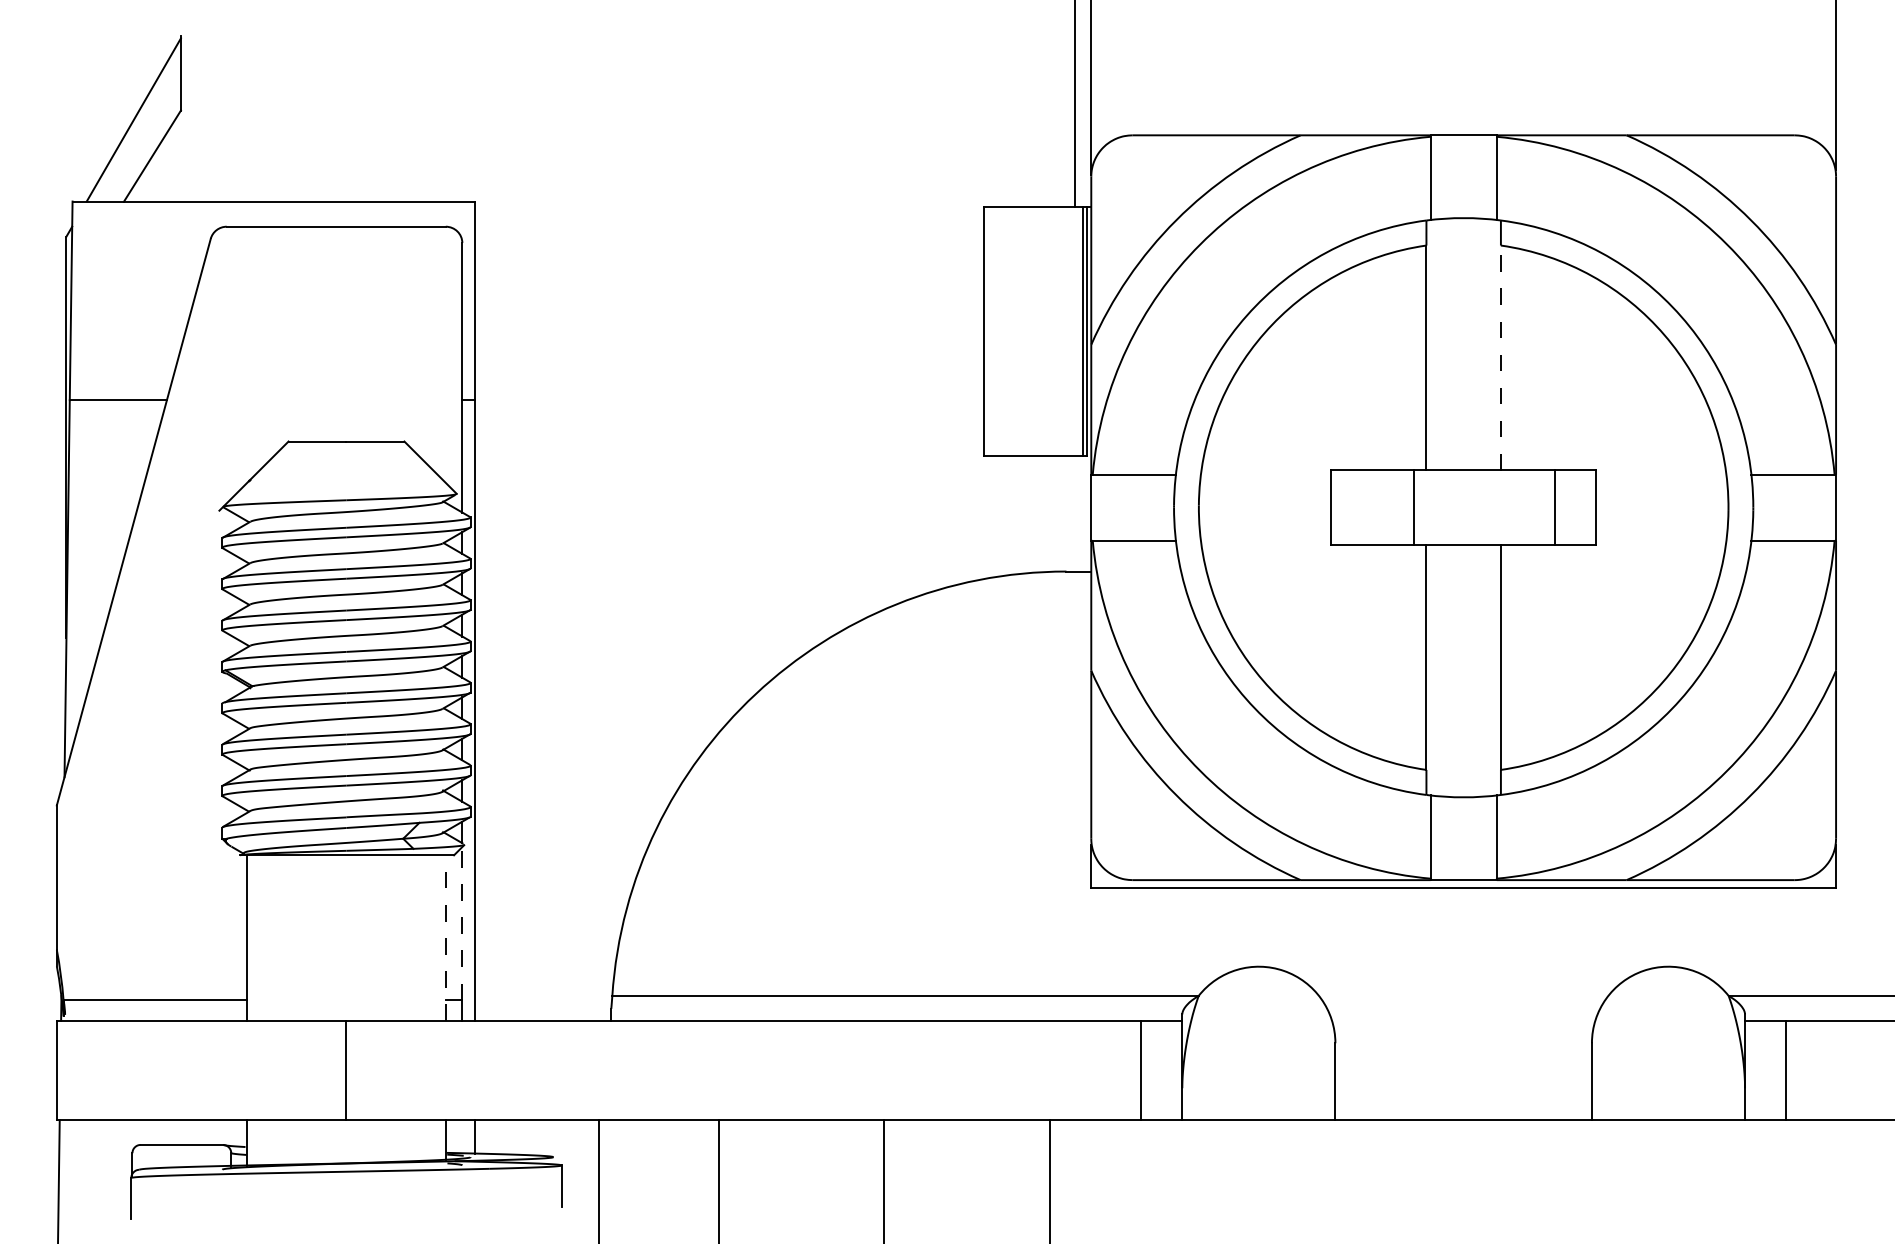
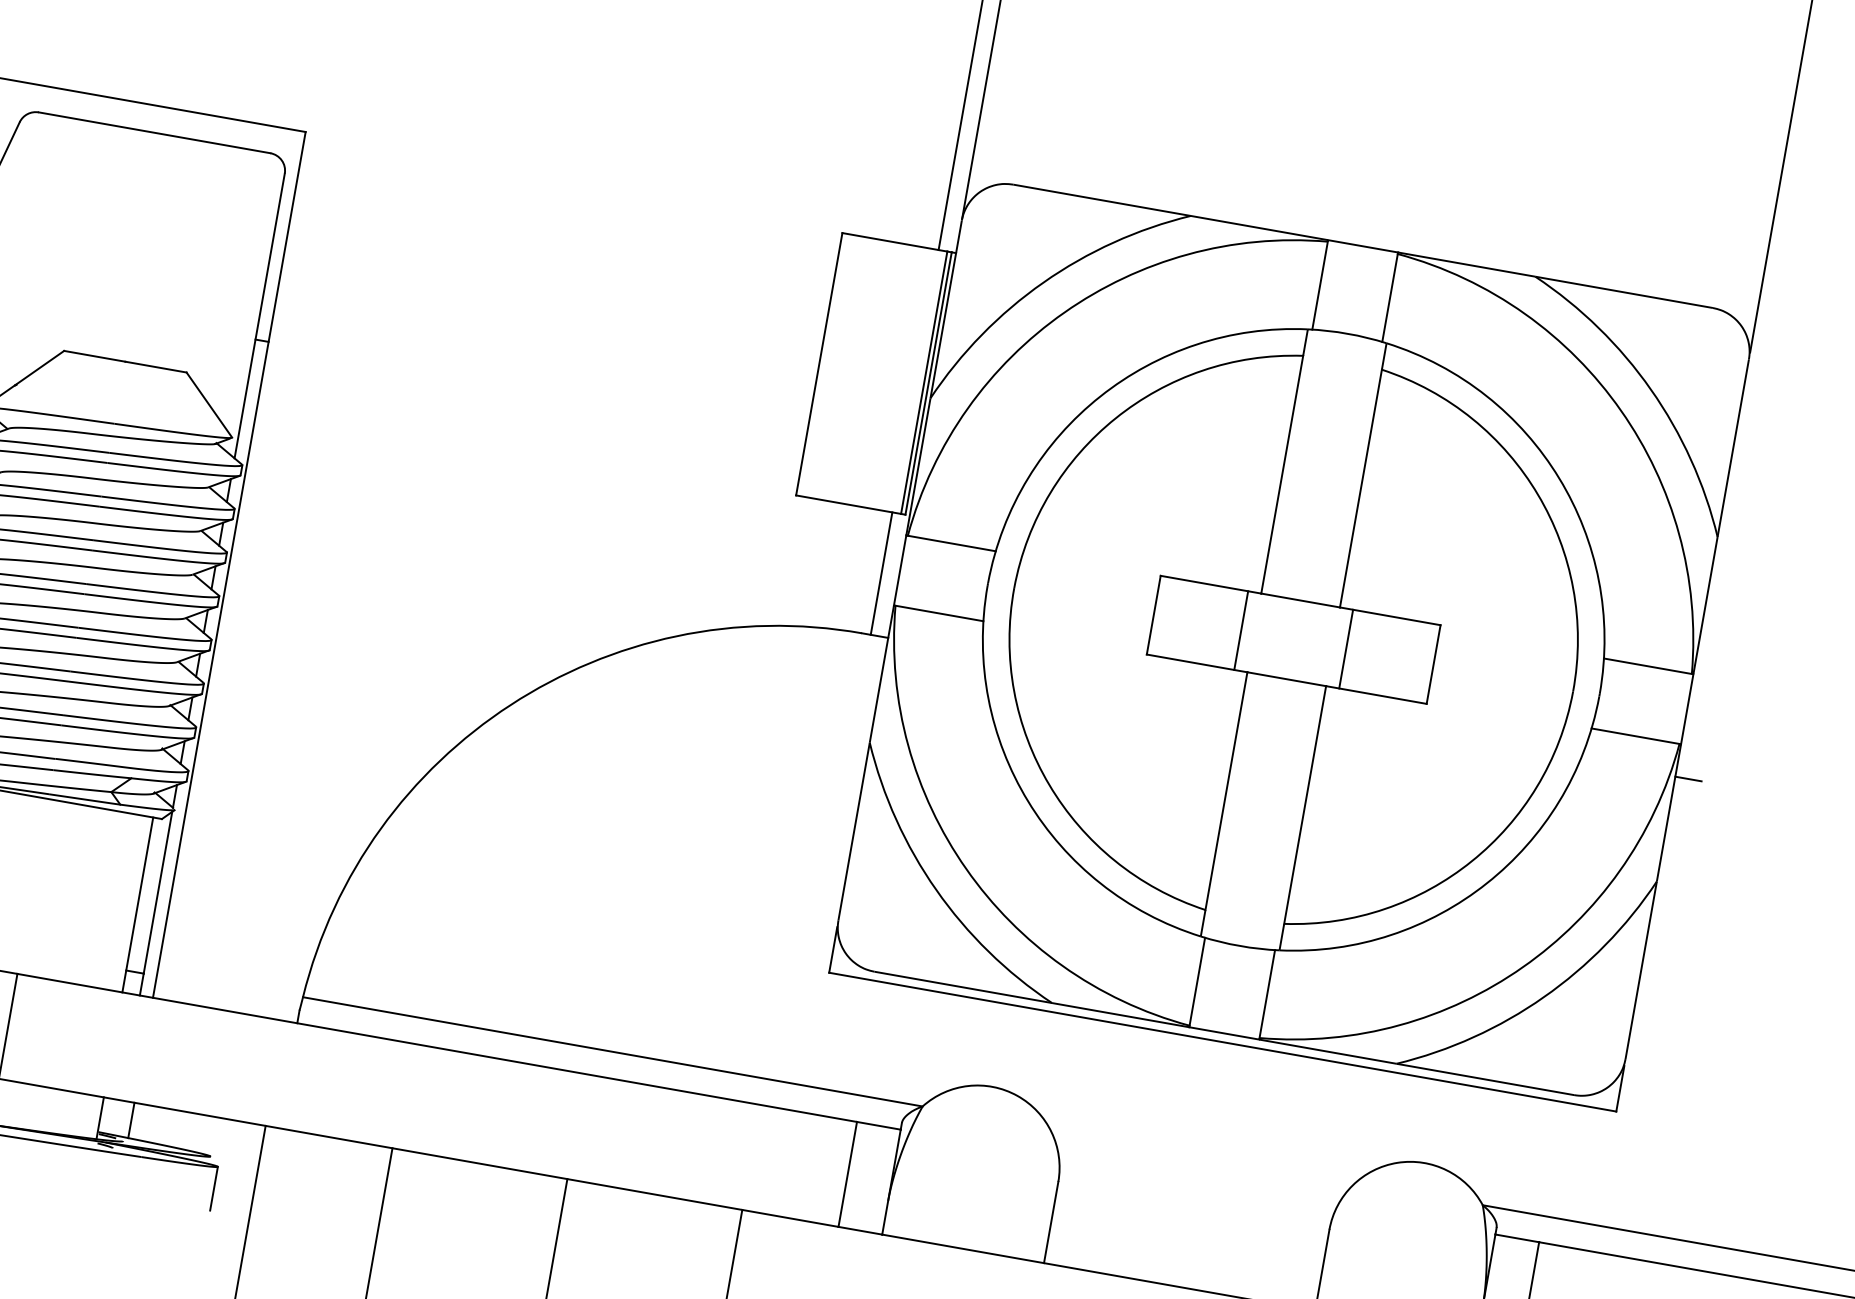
line: (1500, 357) -> (1360, 487), dashed -> solid
line: (1555, 507) -> (1346, 648), moved
line: (1074, 513) -> (881, 573), added
line: (1848, 571) -> (1688, 778), added
line: (462, 923) -> (158, 892), dashed -> solid
line: (445, 938) -> (137, 905), dashed -> solid

